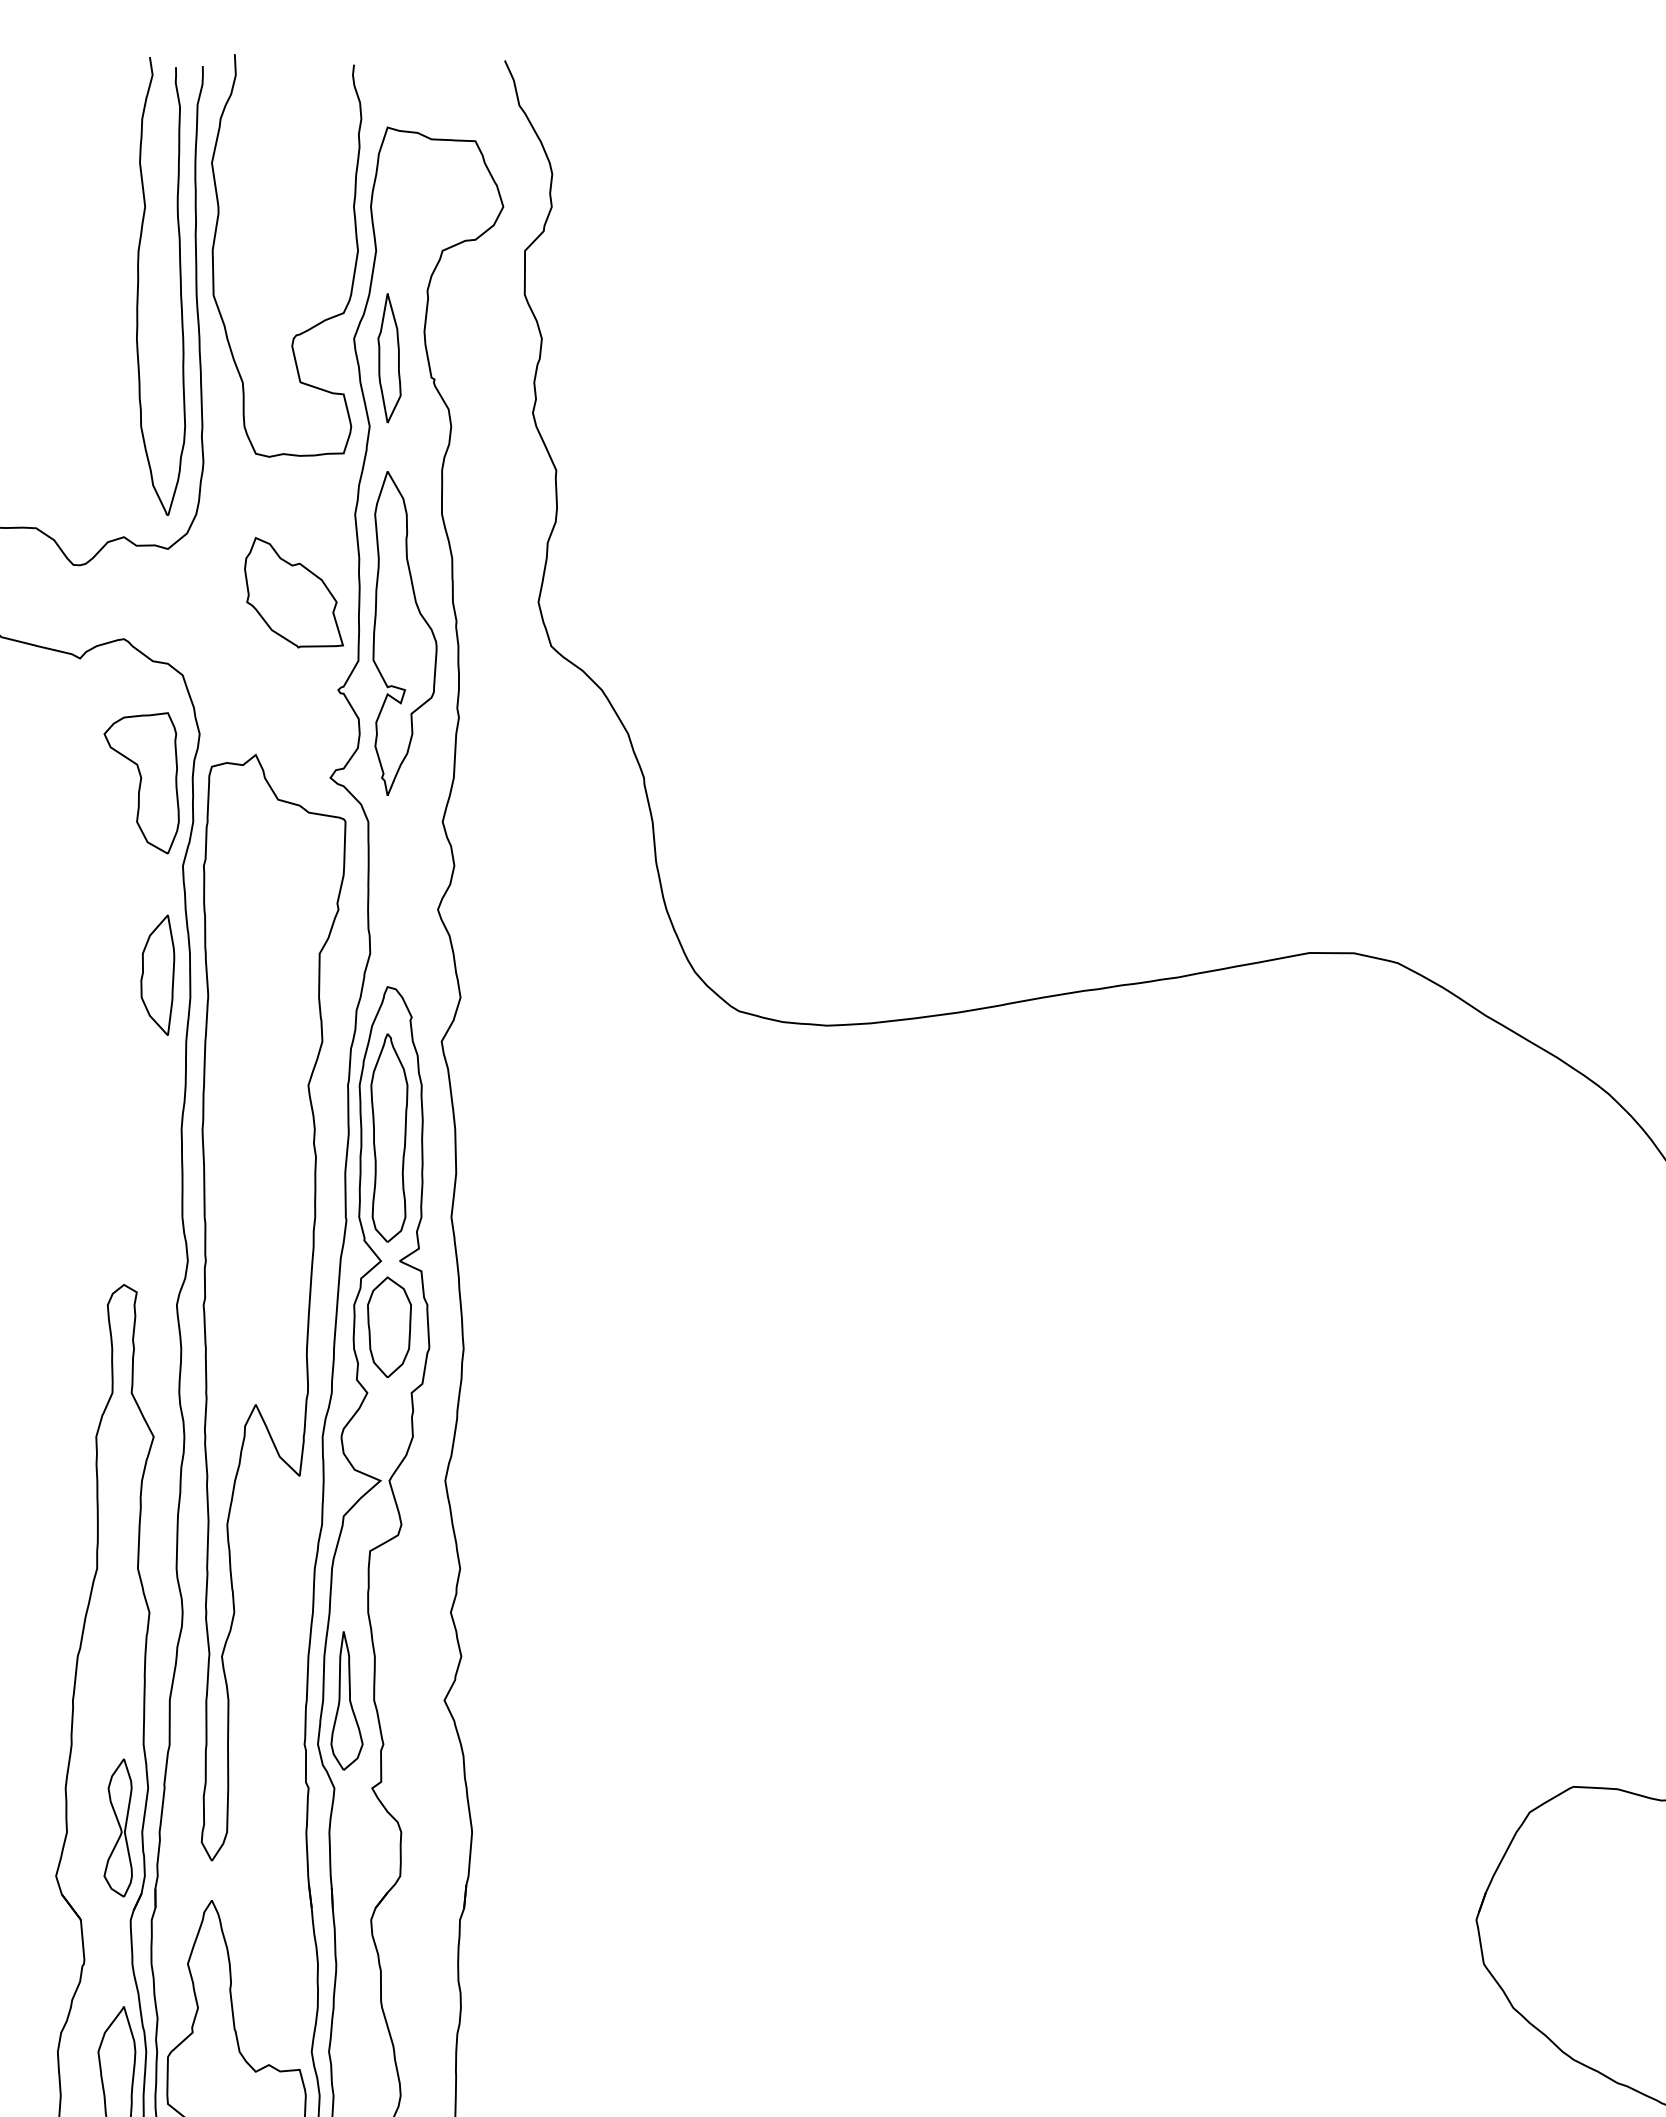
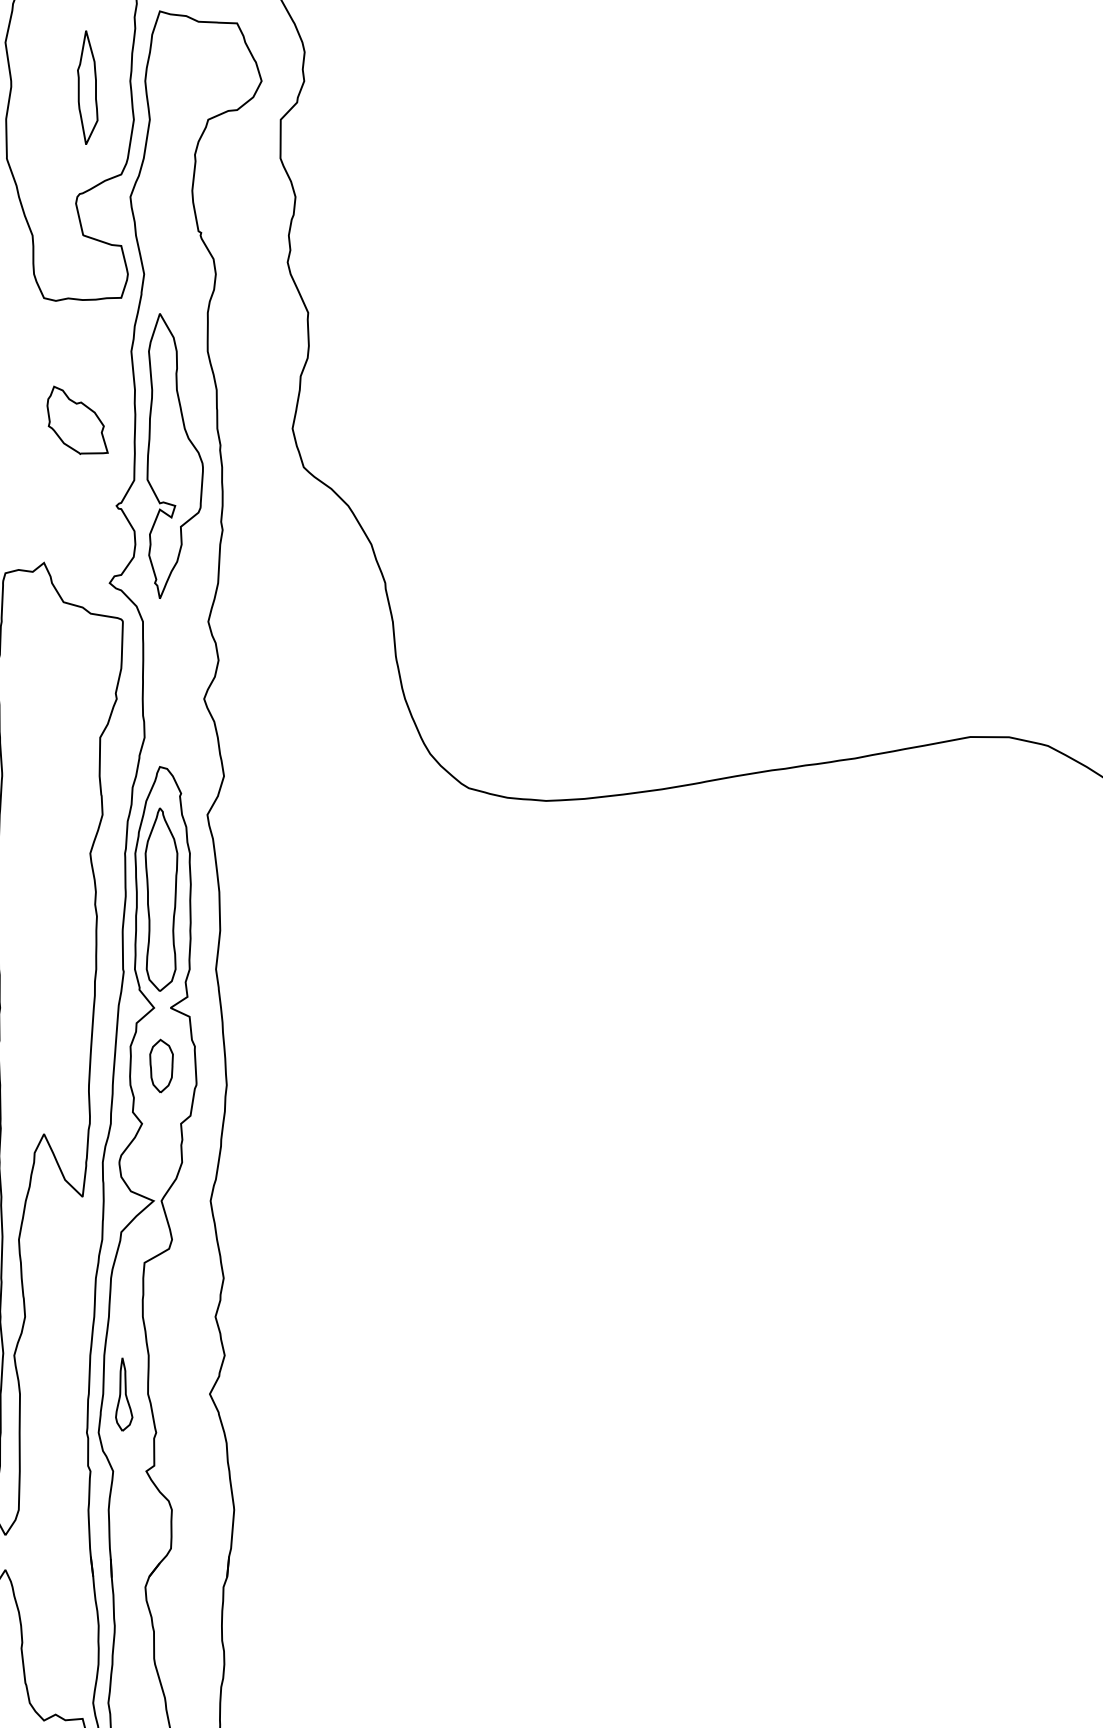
part: (389, 358) -> (87, 87), moved
part: (293, 592) -> (77, 420), size x0.7
part: (389, 1327) -> (161, 1066), size x0.6
part: (346, 1700) -> (123, 1394), size x0.6

